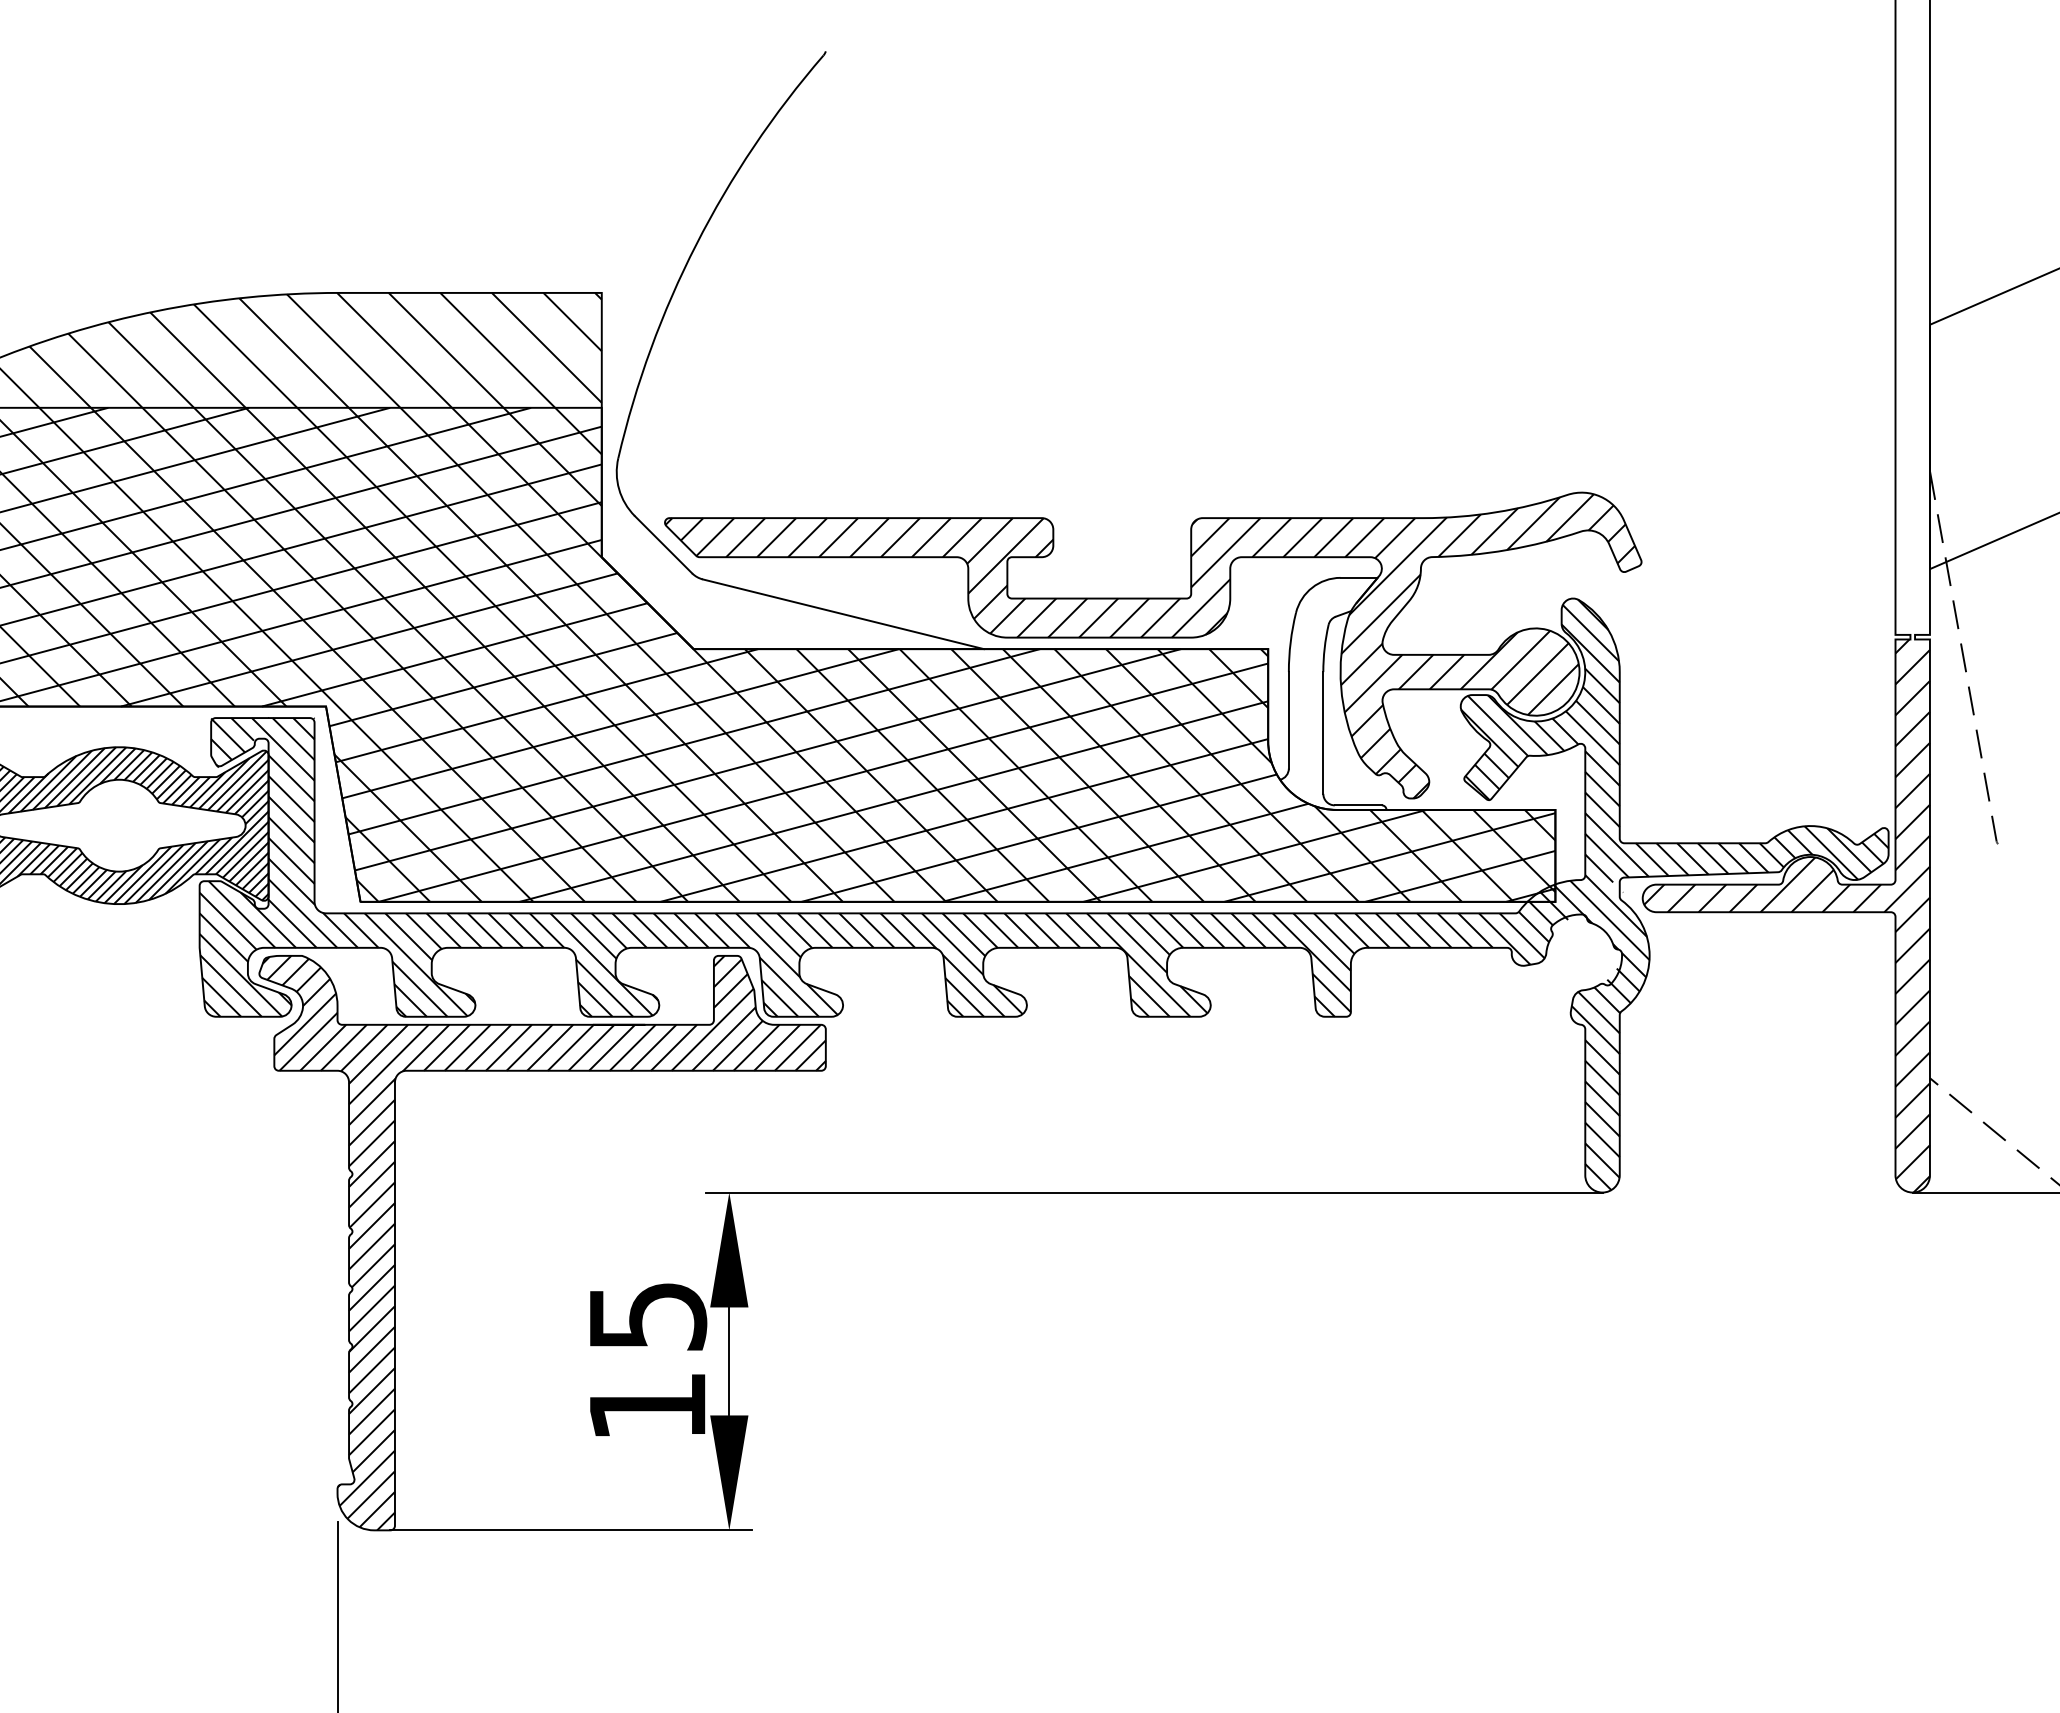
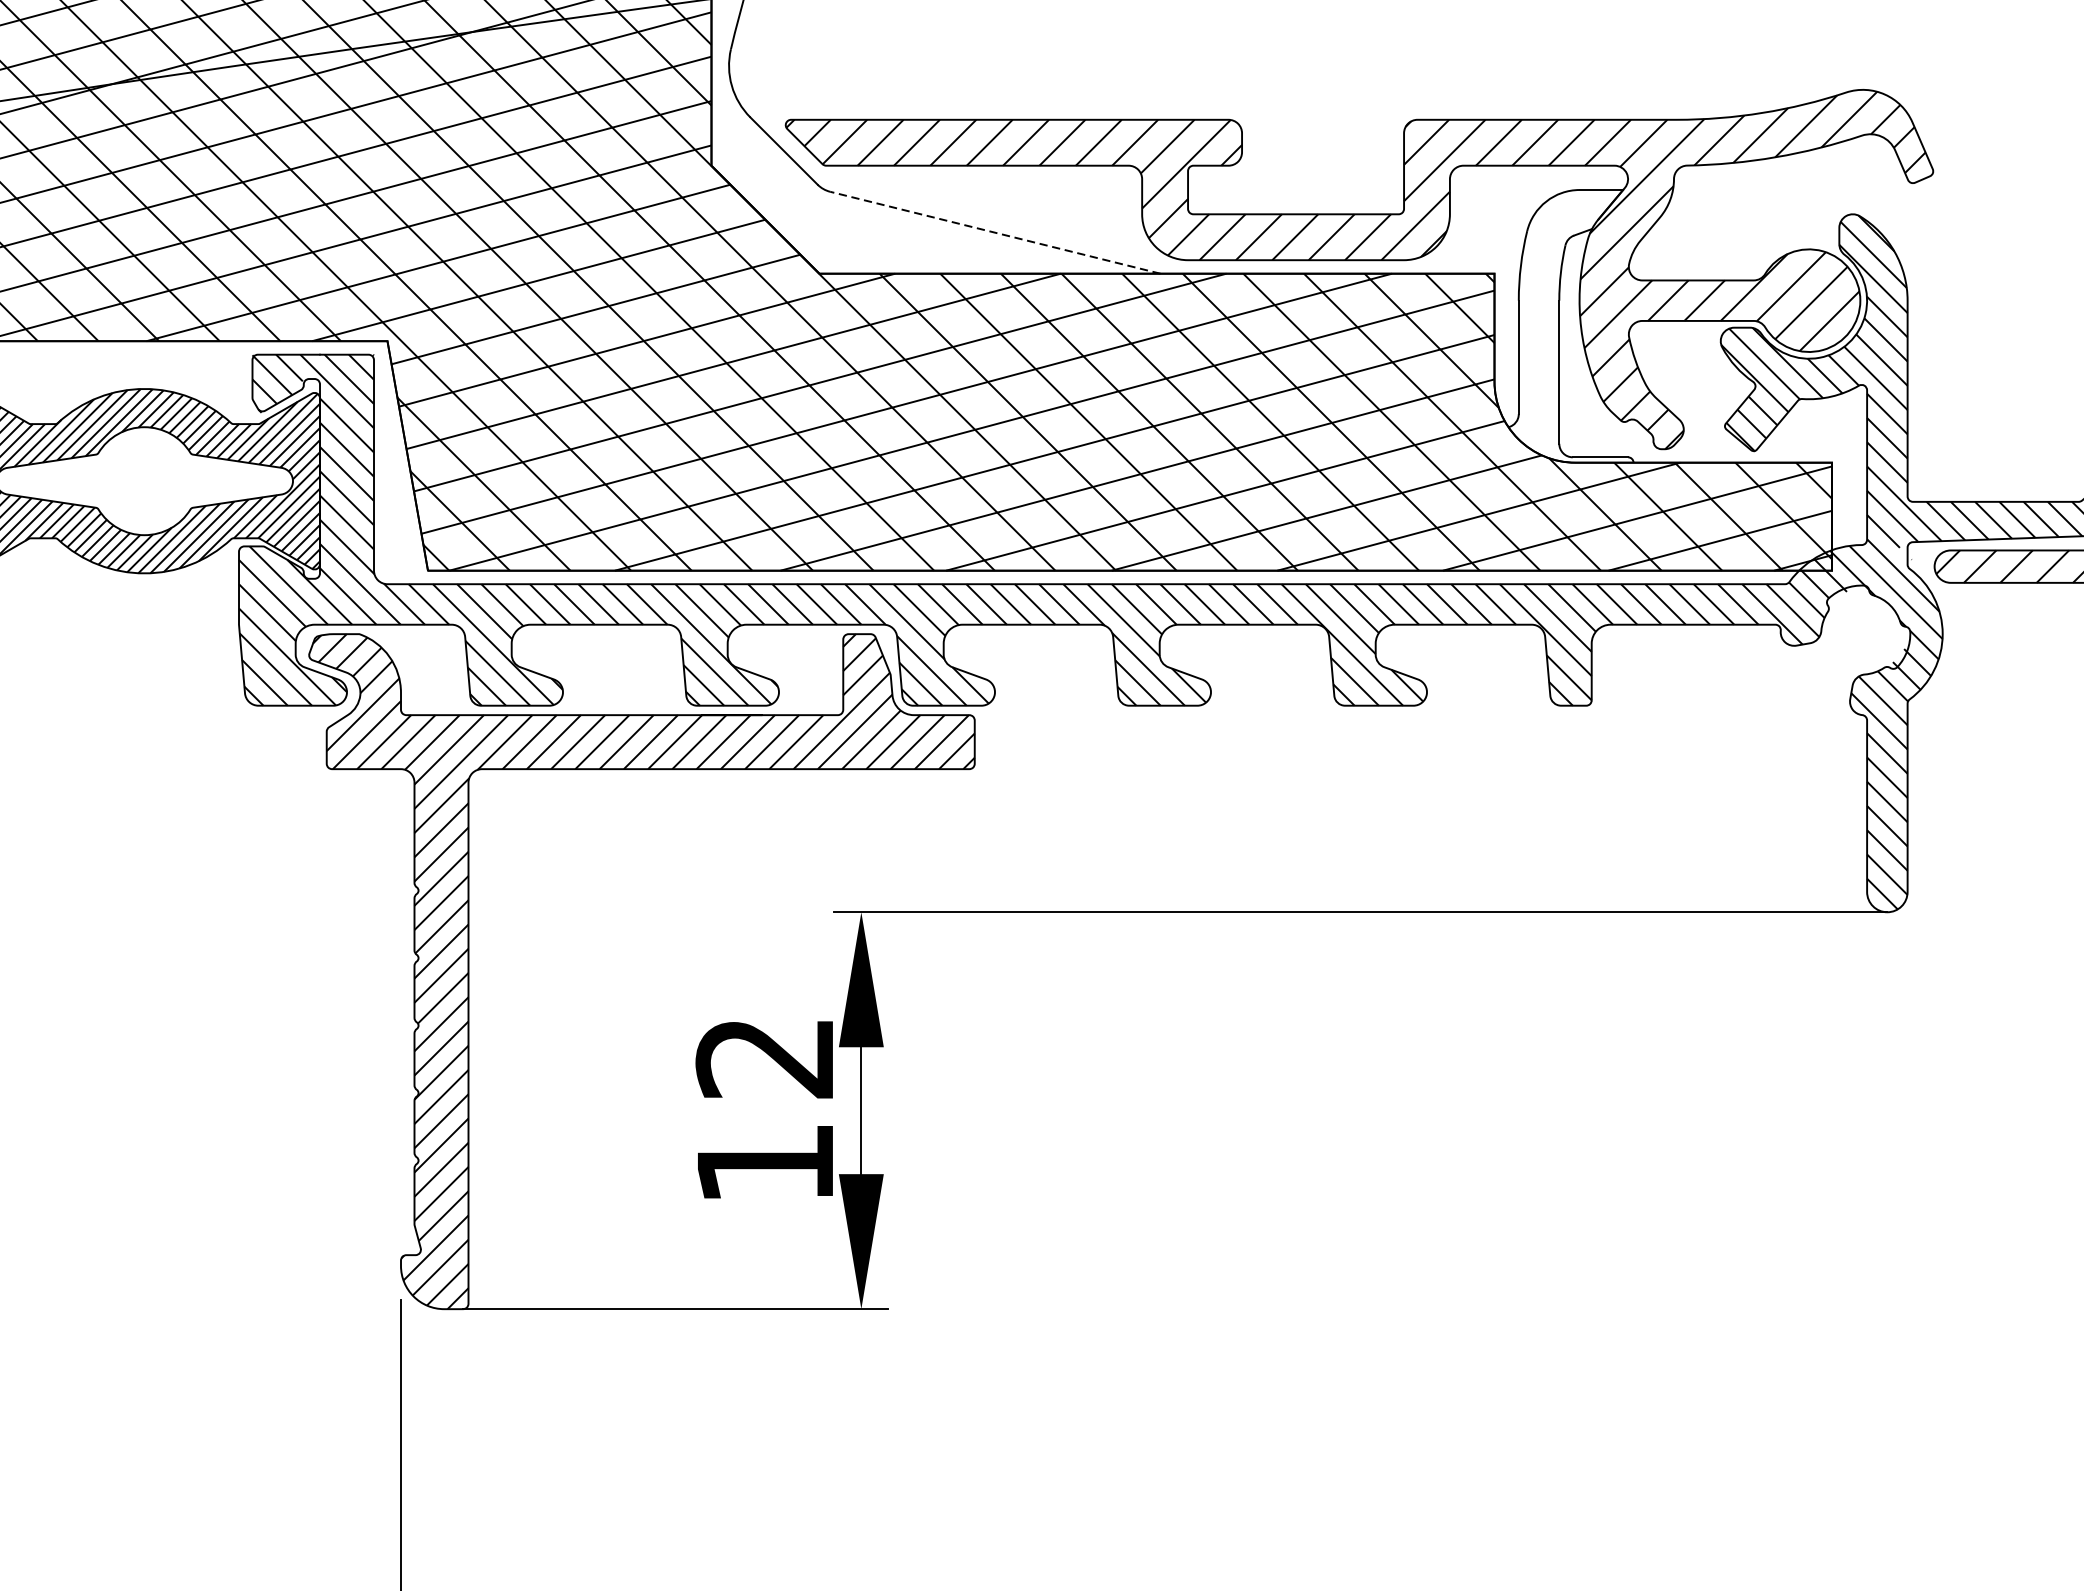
line: (843, 614) -> (995, 233), solid -> dashed
text: (647, 1316) -> (765, 1057), 15 -> 12

